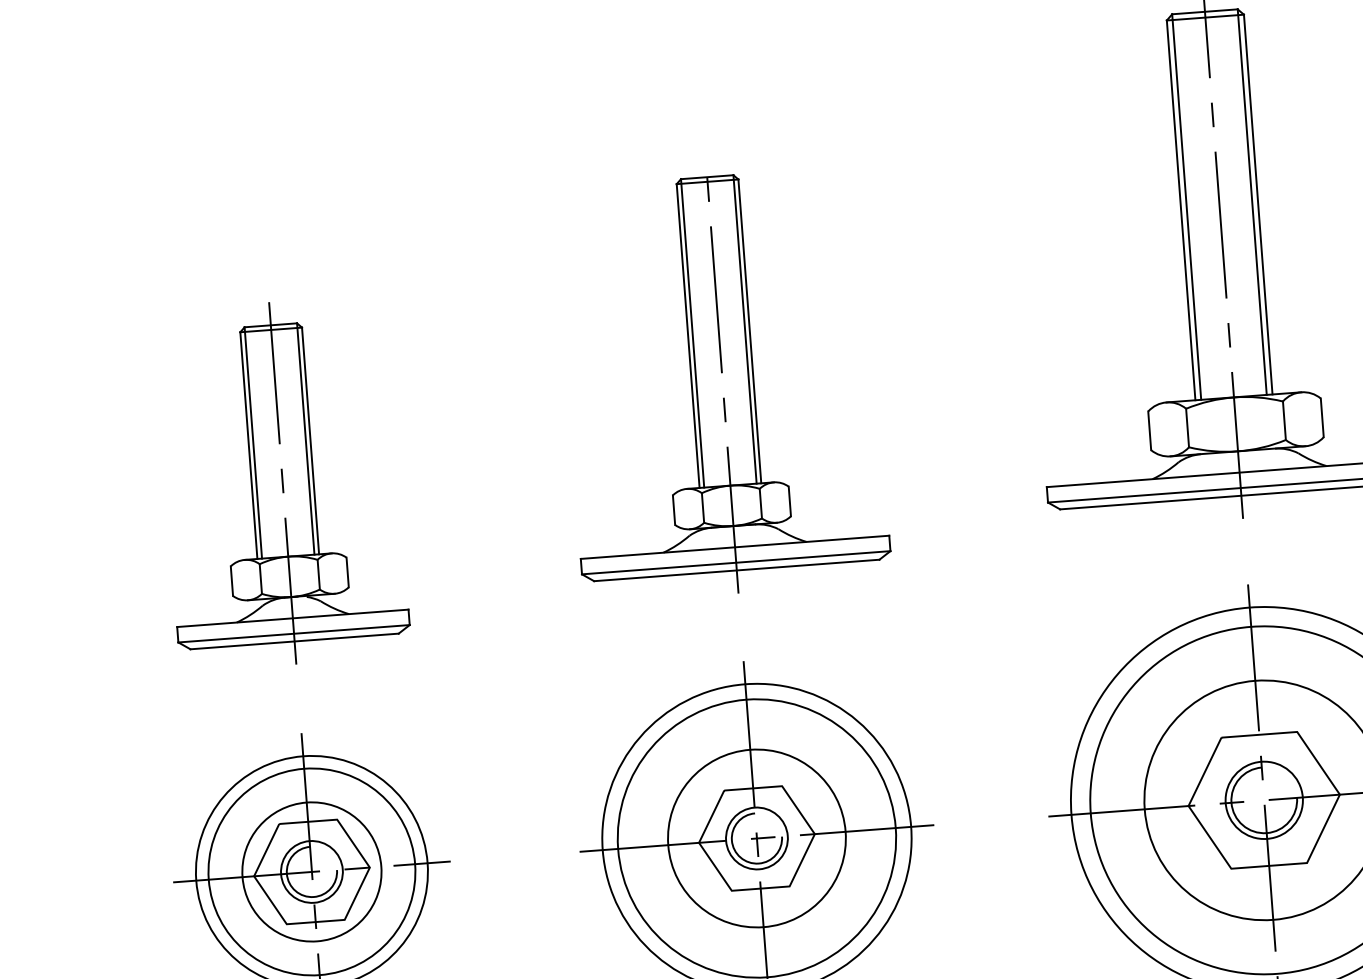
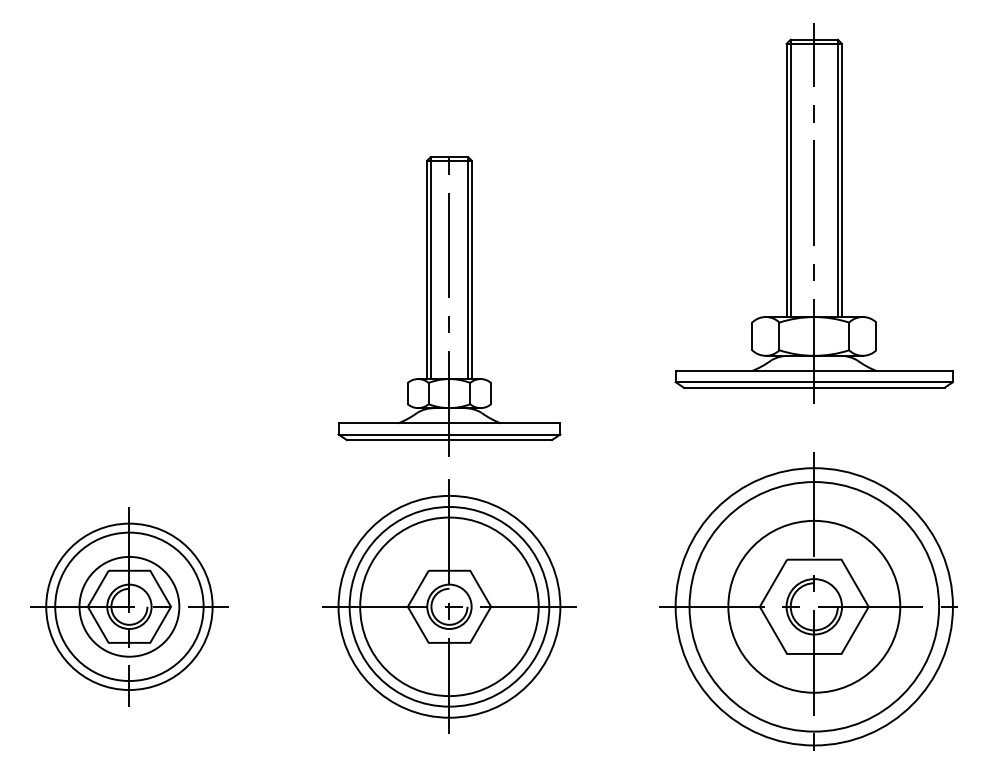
part: (722, 384) -> (449, 306), moved
part: (282, 483) -> (129, 327), removed
circle: (756, 838) -> (449, 606), size x1.4

